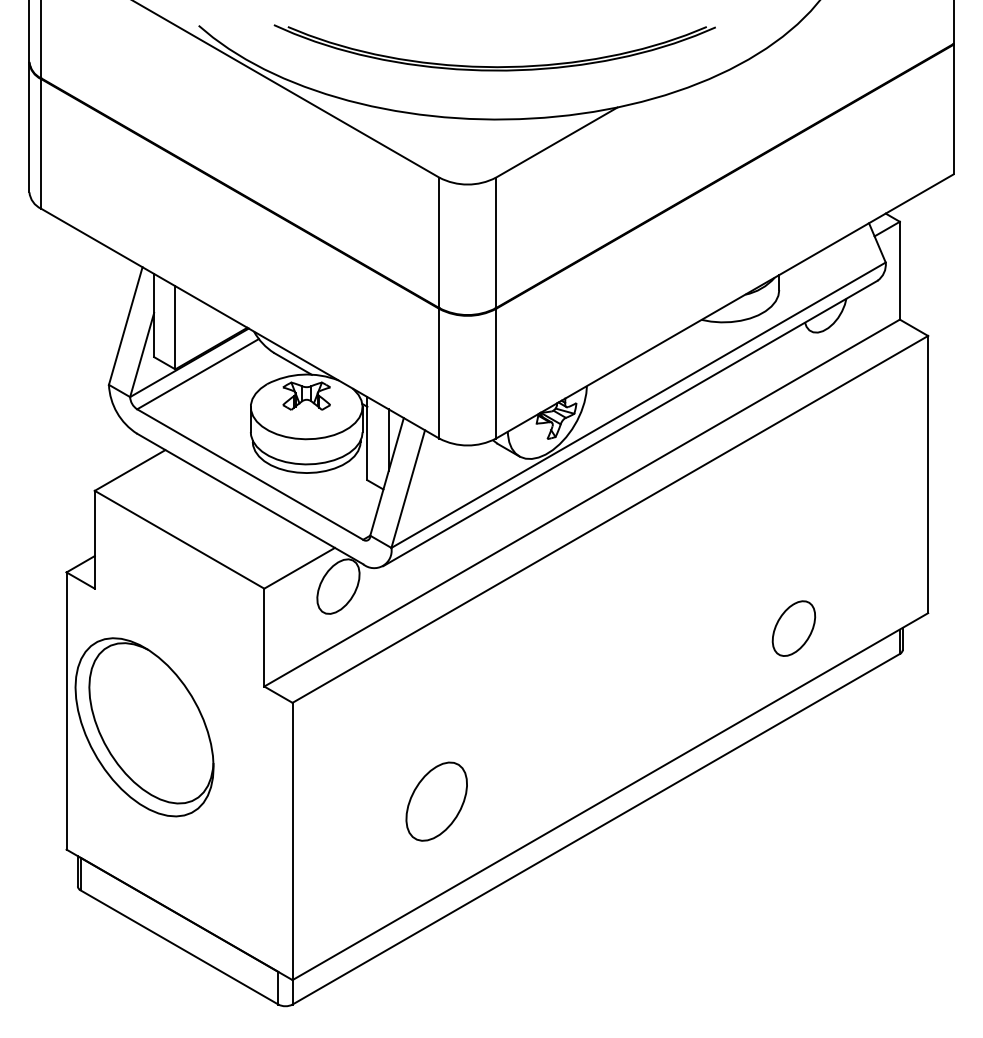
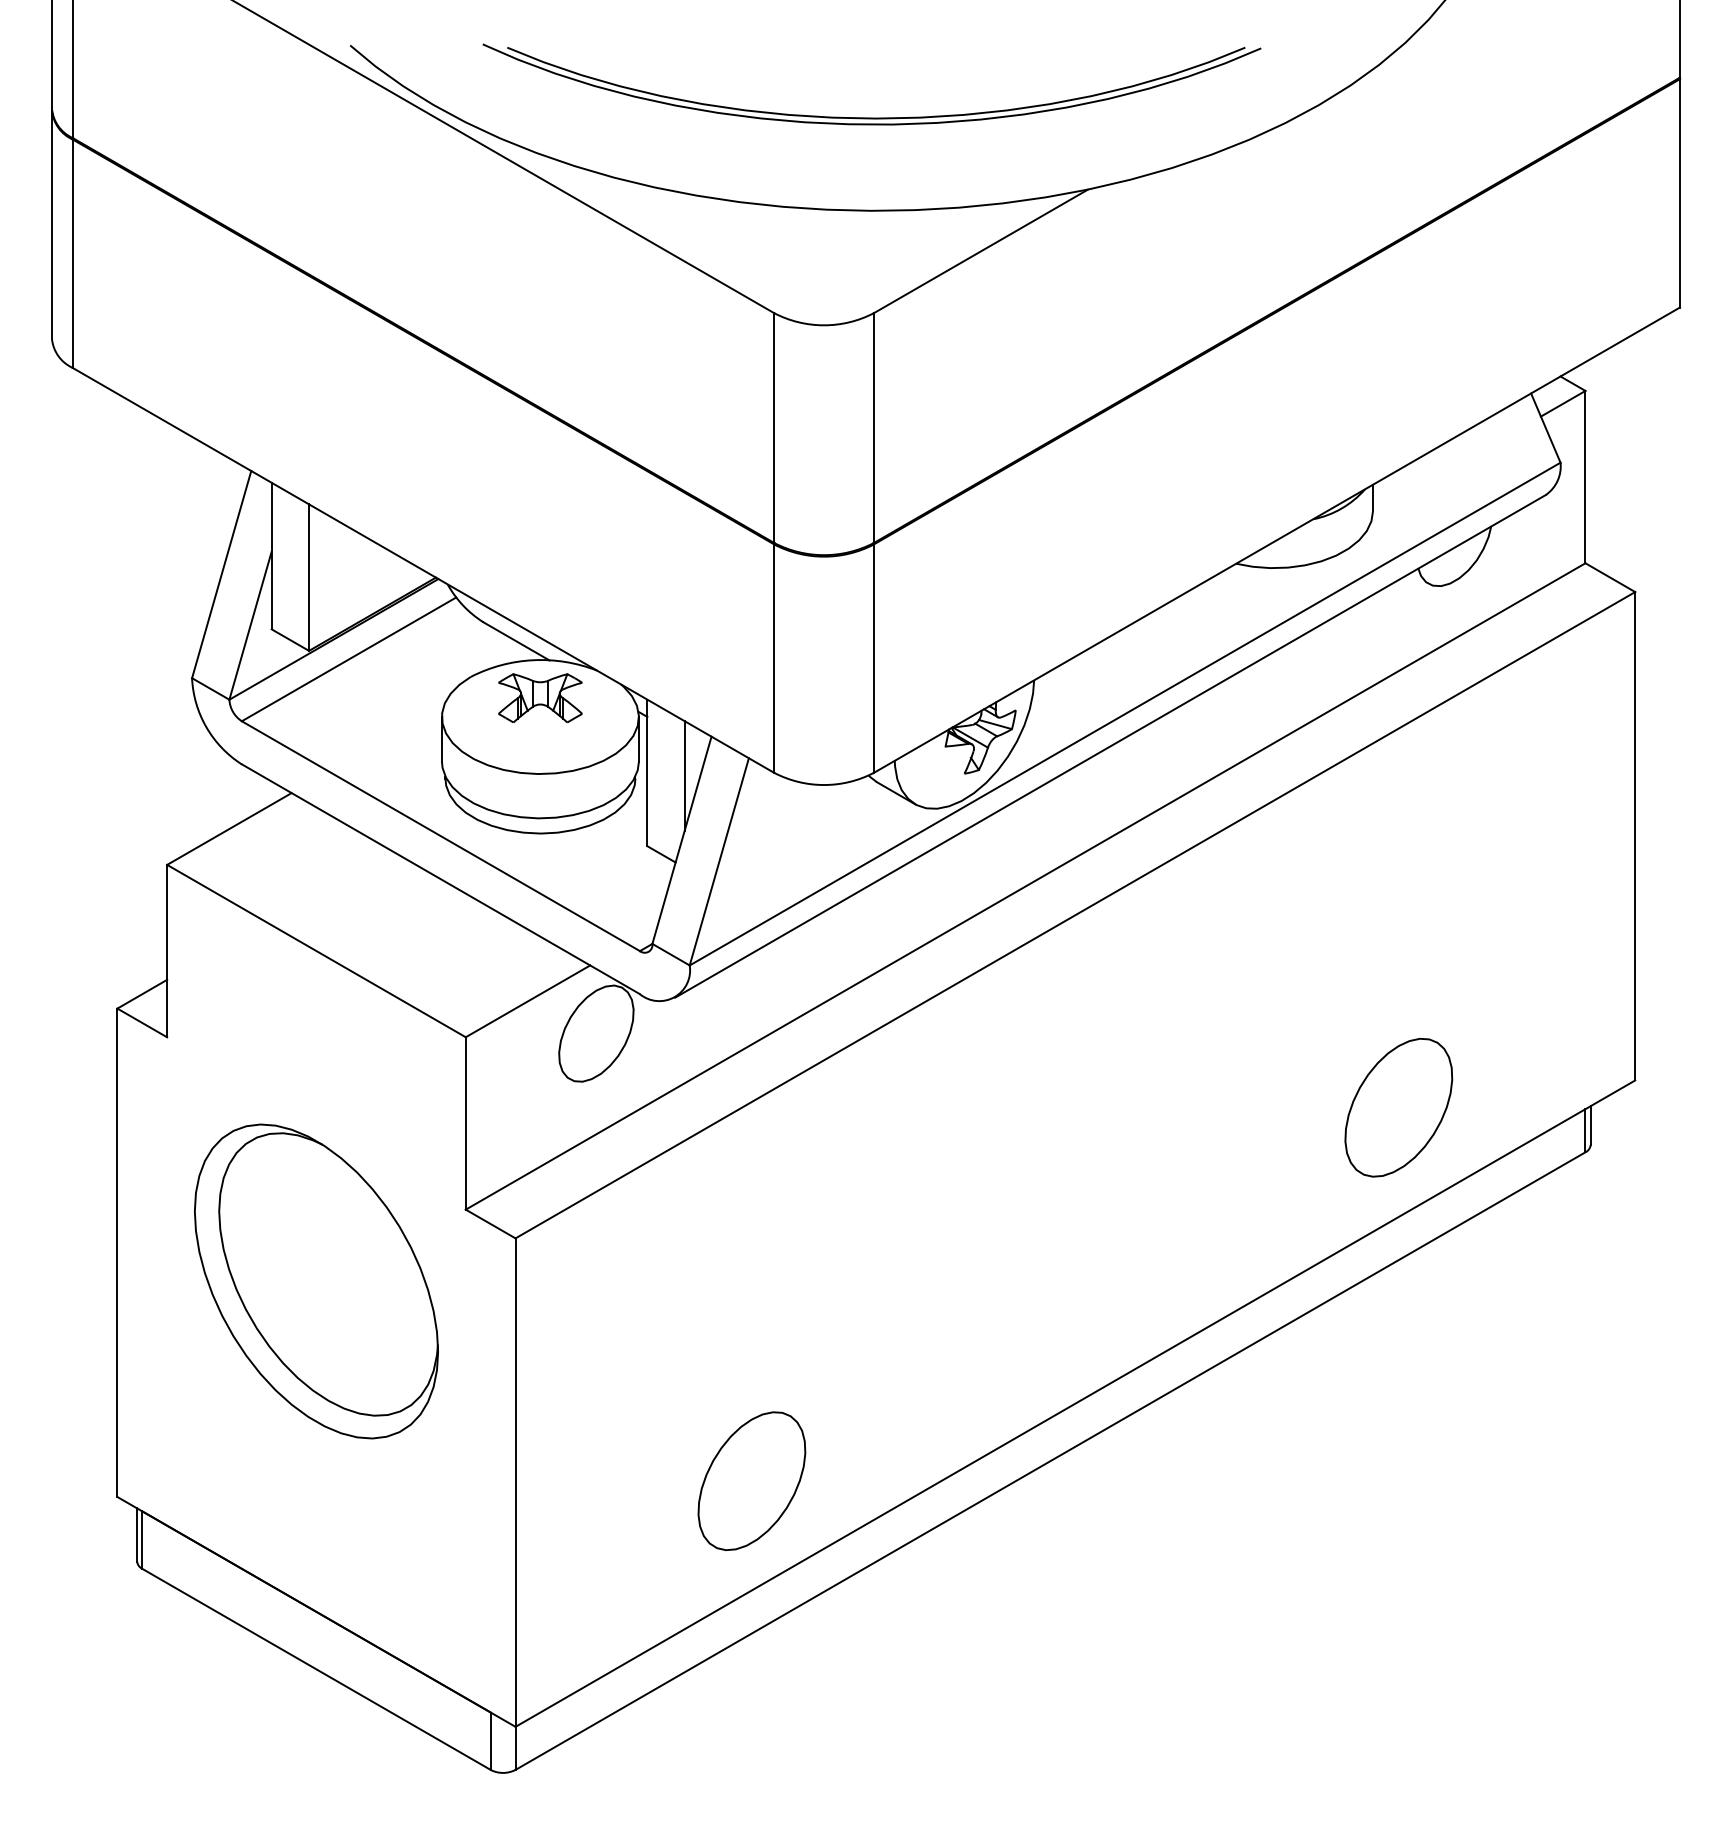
part: (793, 628) -> (1398, 1107), size x1.43
part: (144, 727) -> (316, 1281), moved
part: (436, 801) -> (751, 1480), moved

